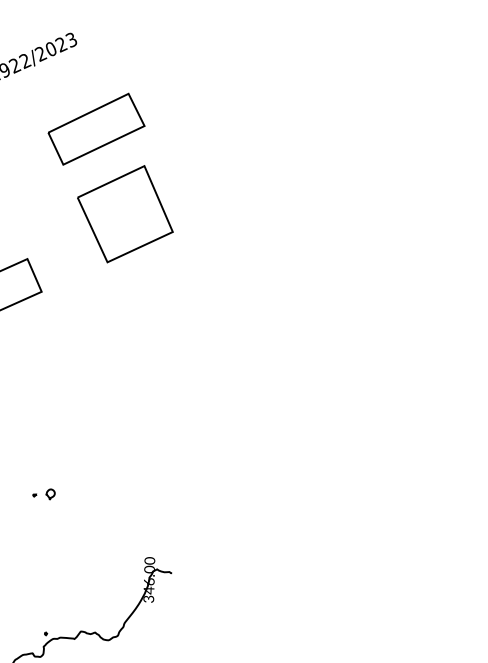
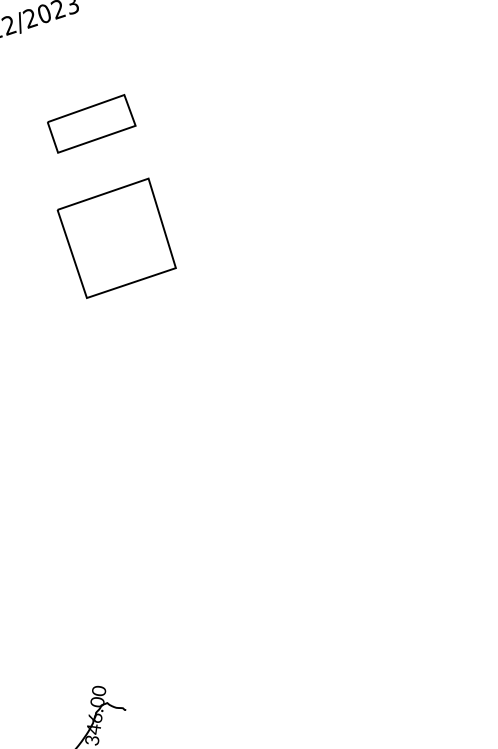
part: (96, 128) -> (91, 123), size x0.7

